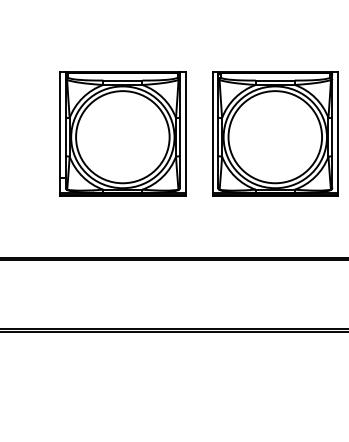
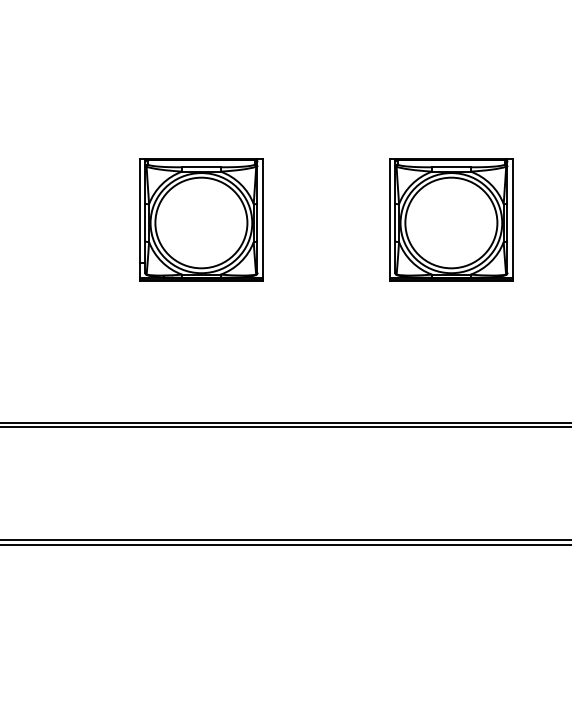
part: (122, 133) -> (200, 219), size x0.6
part: (275, 133) -> (451, 219), size x0.6

